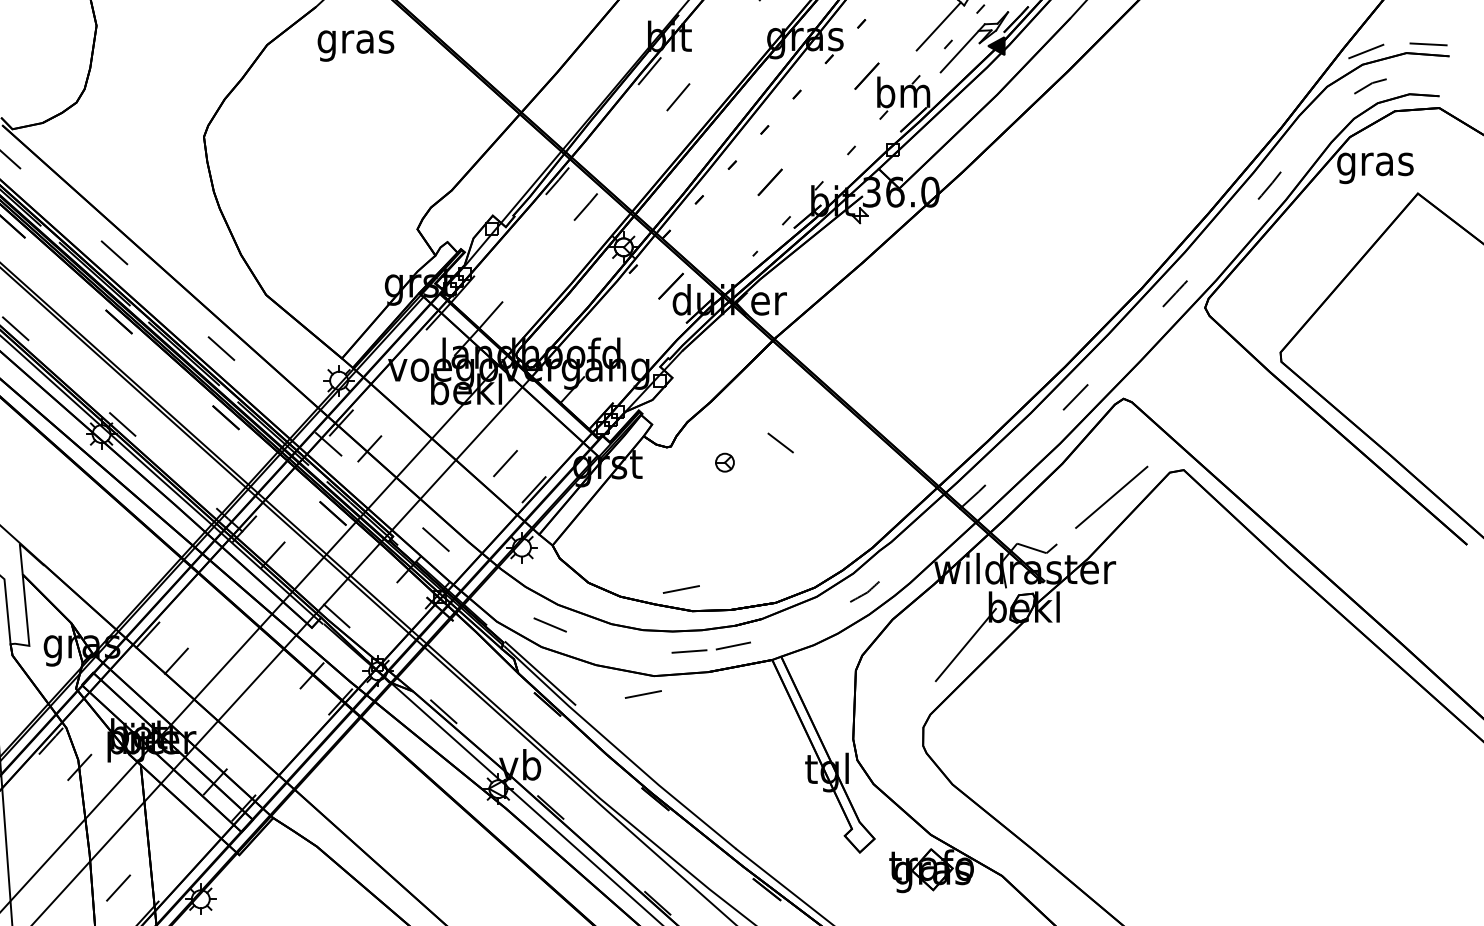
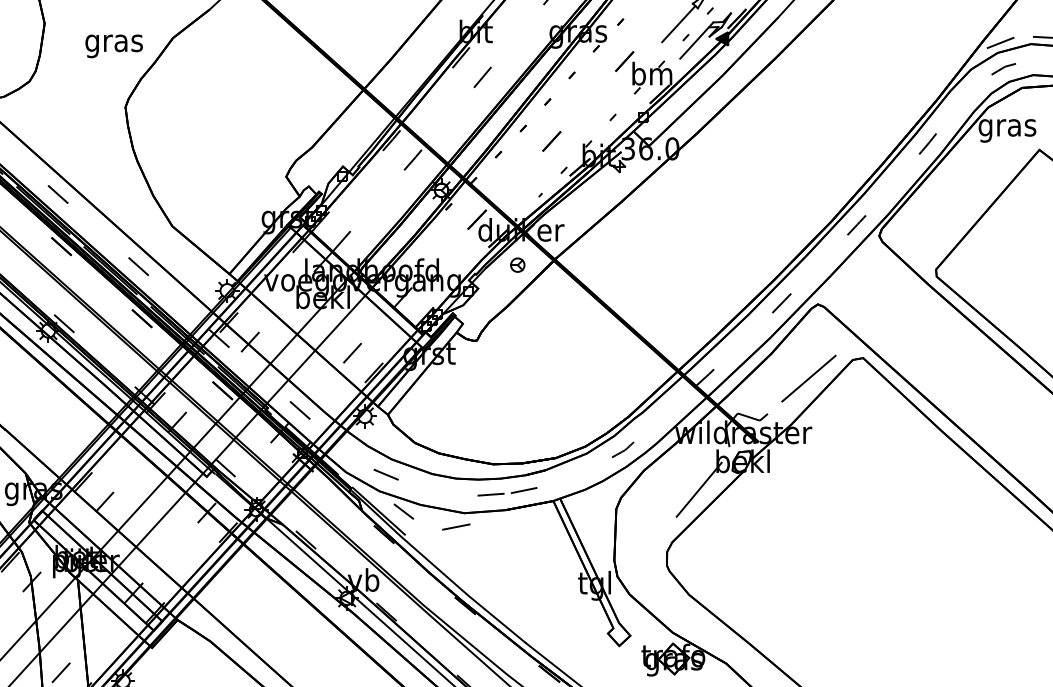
text: (355, 45) -> (113, 45), moved
line: (780, 442) -> (403, 511), moved
part: (724, 462) -> (517, 265), moved
line: (680, 589) -> (484, 448), removed

